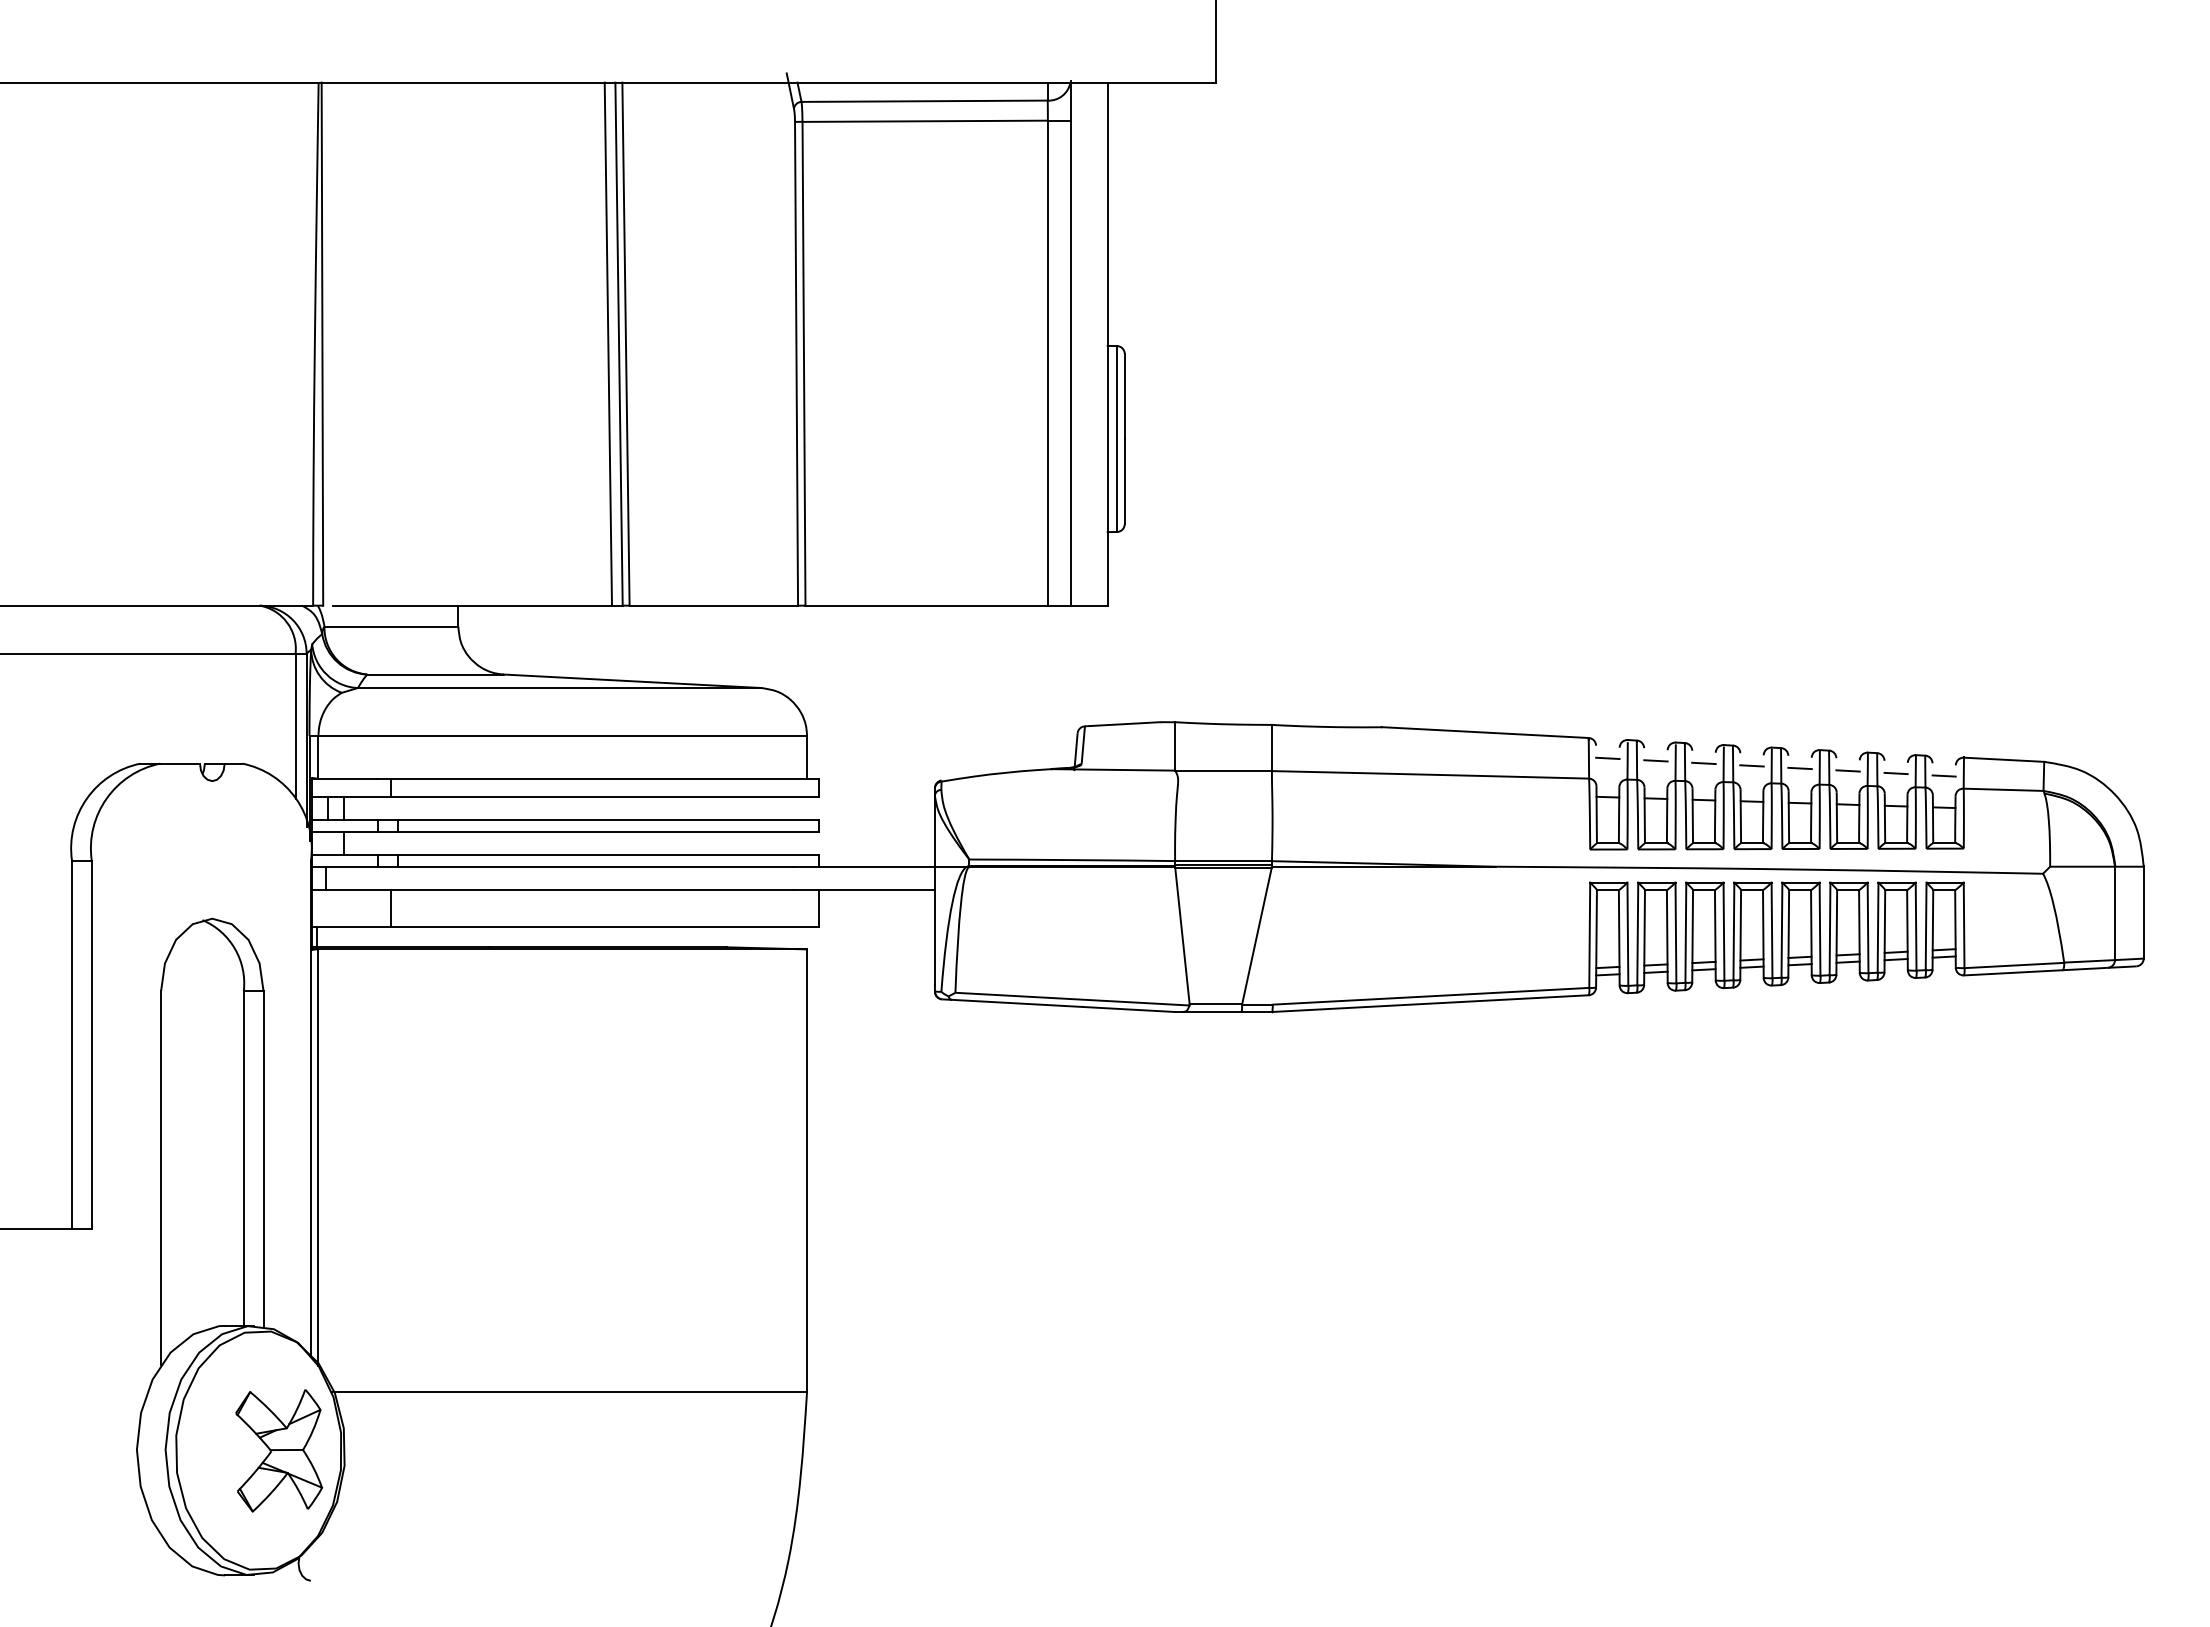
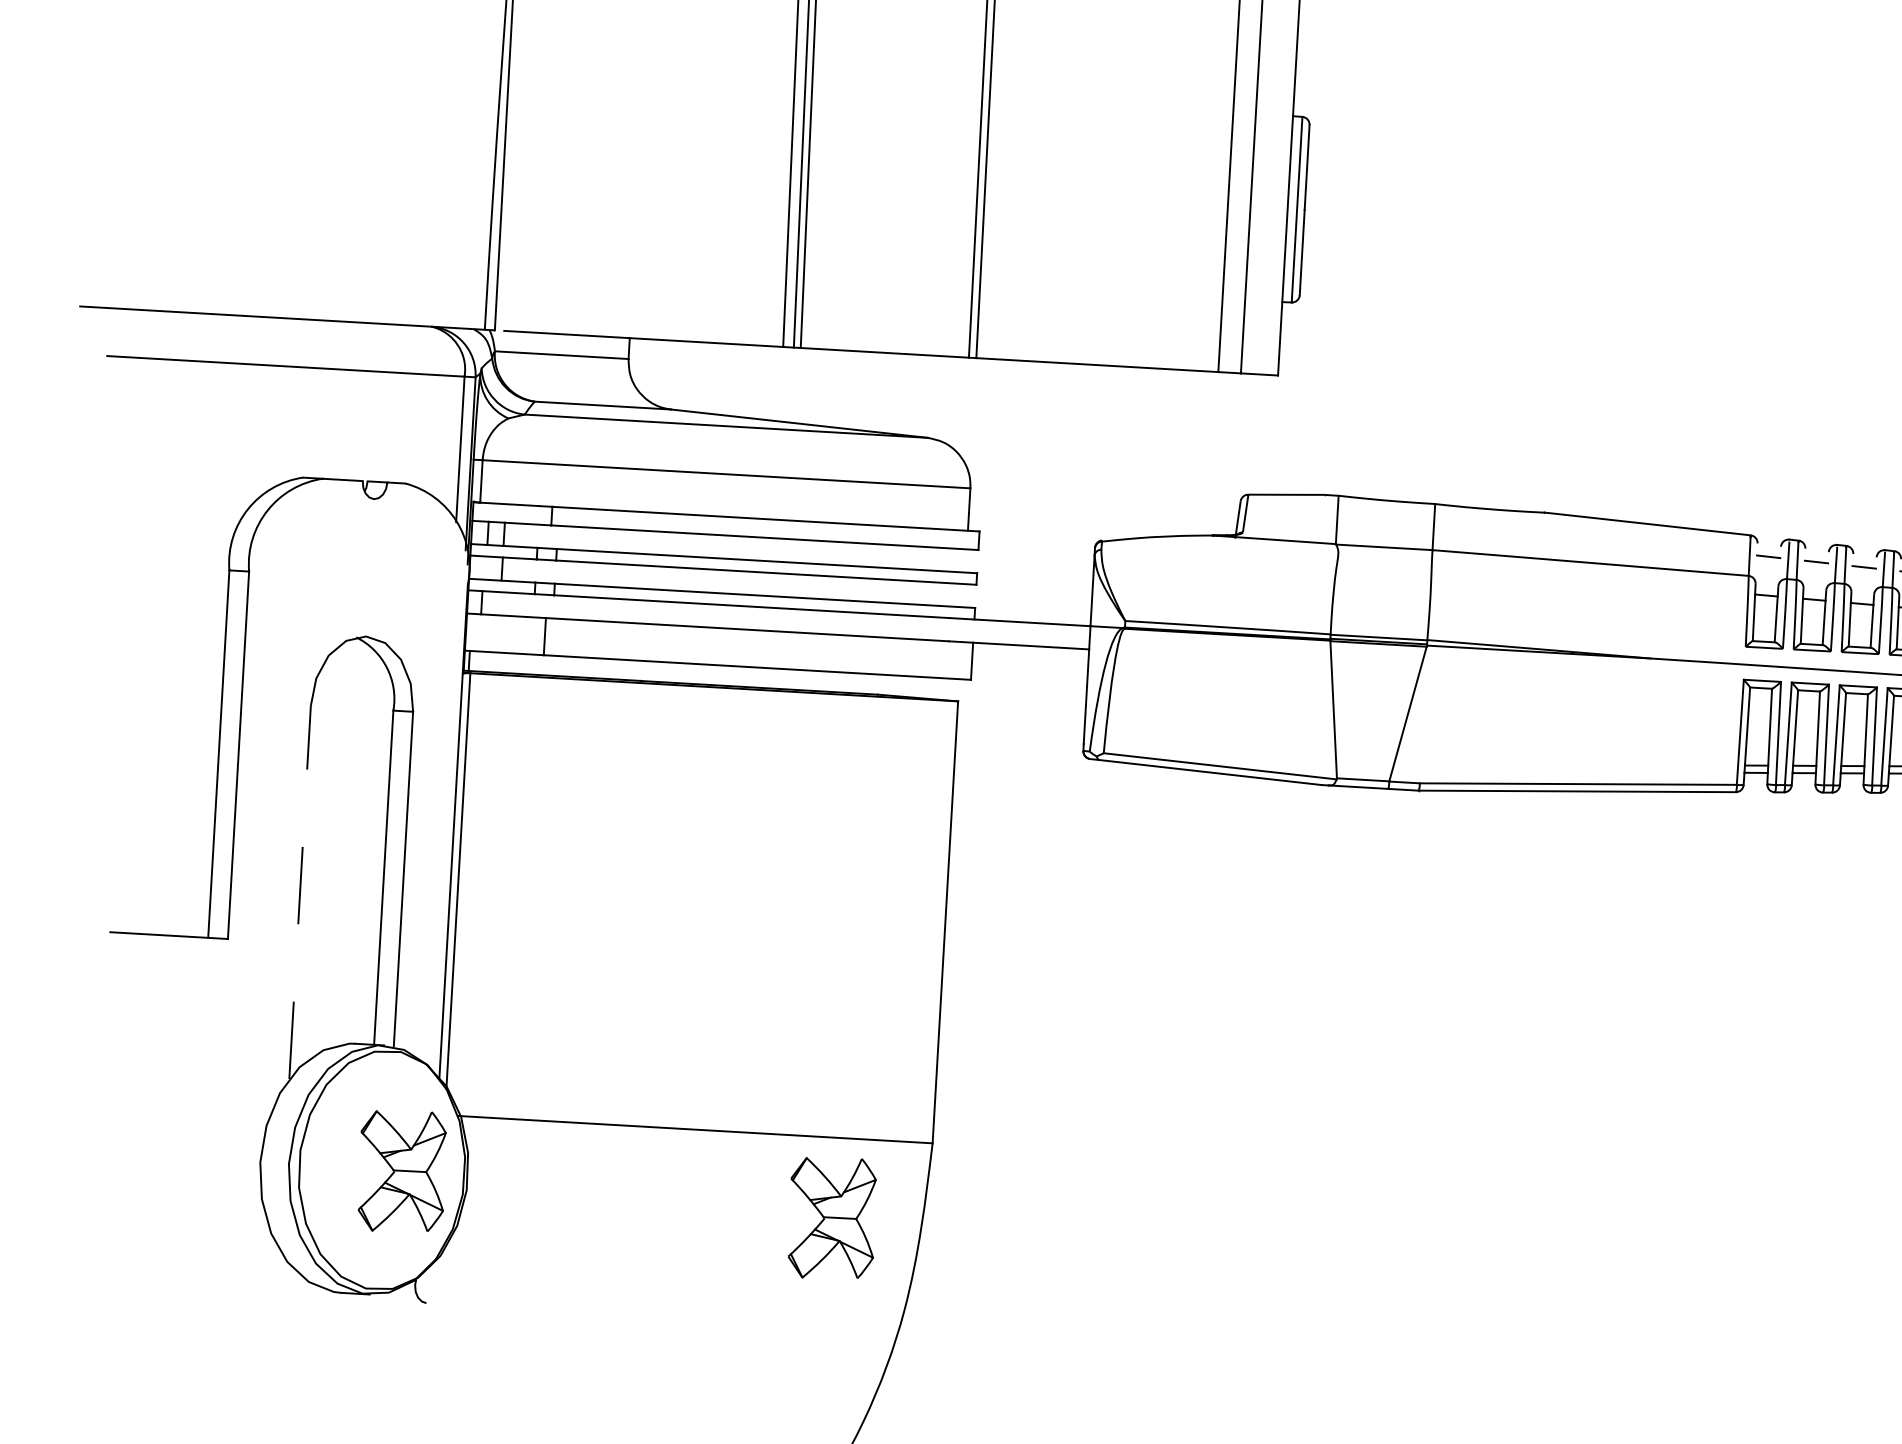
line: (161, 1178) -> (300, 892), solid -> dashed
part: (711, 1472) -> (832, 1218), added

